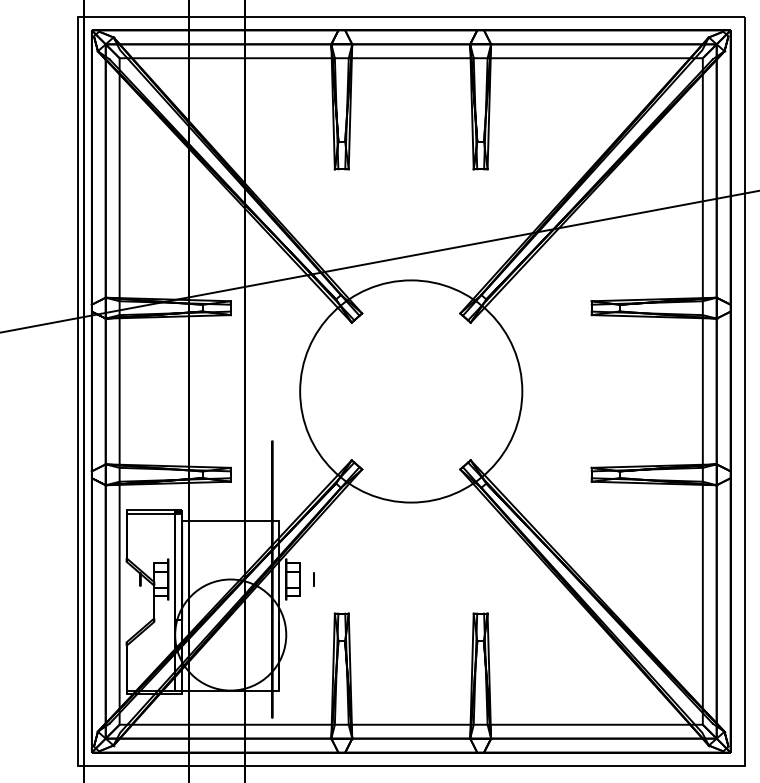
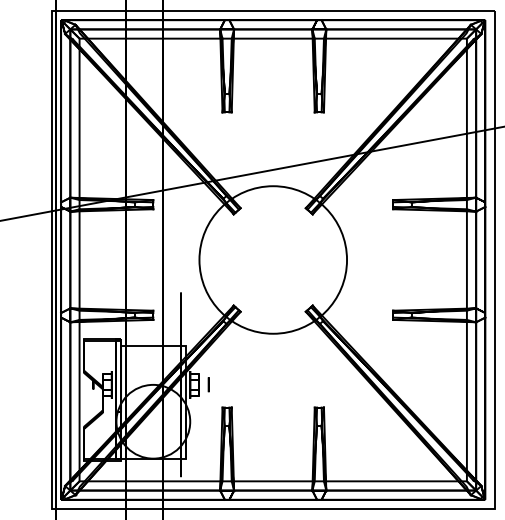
circle: (313, 578) -> (208, 384), size x1.6

